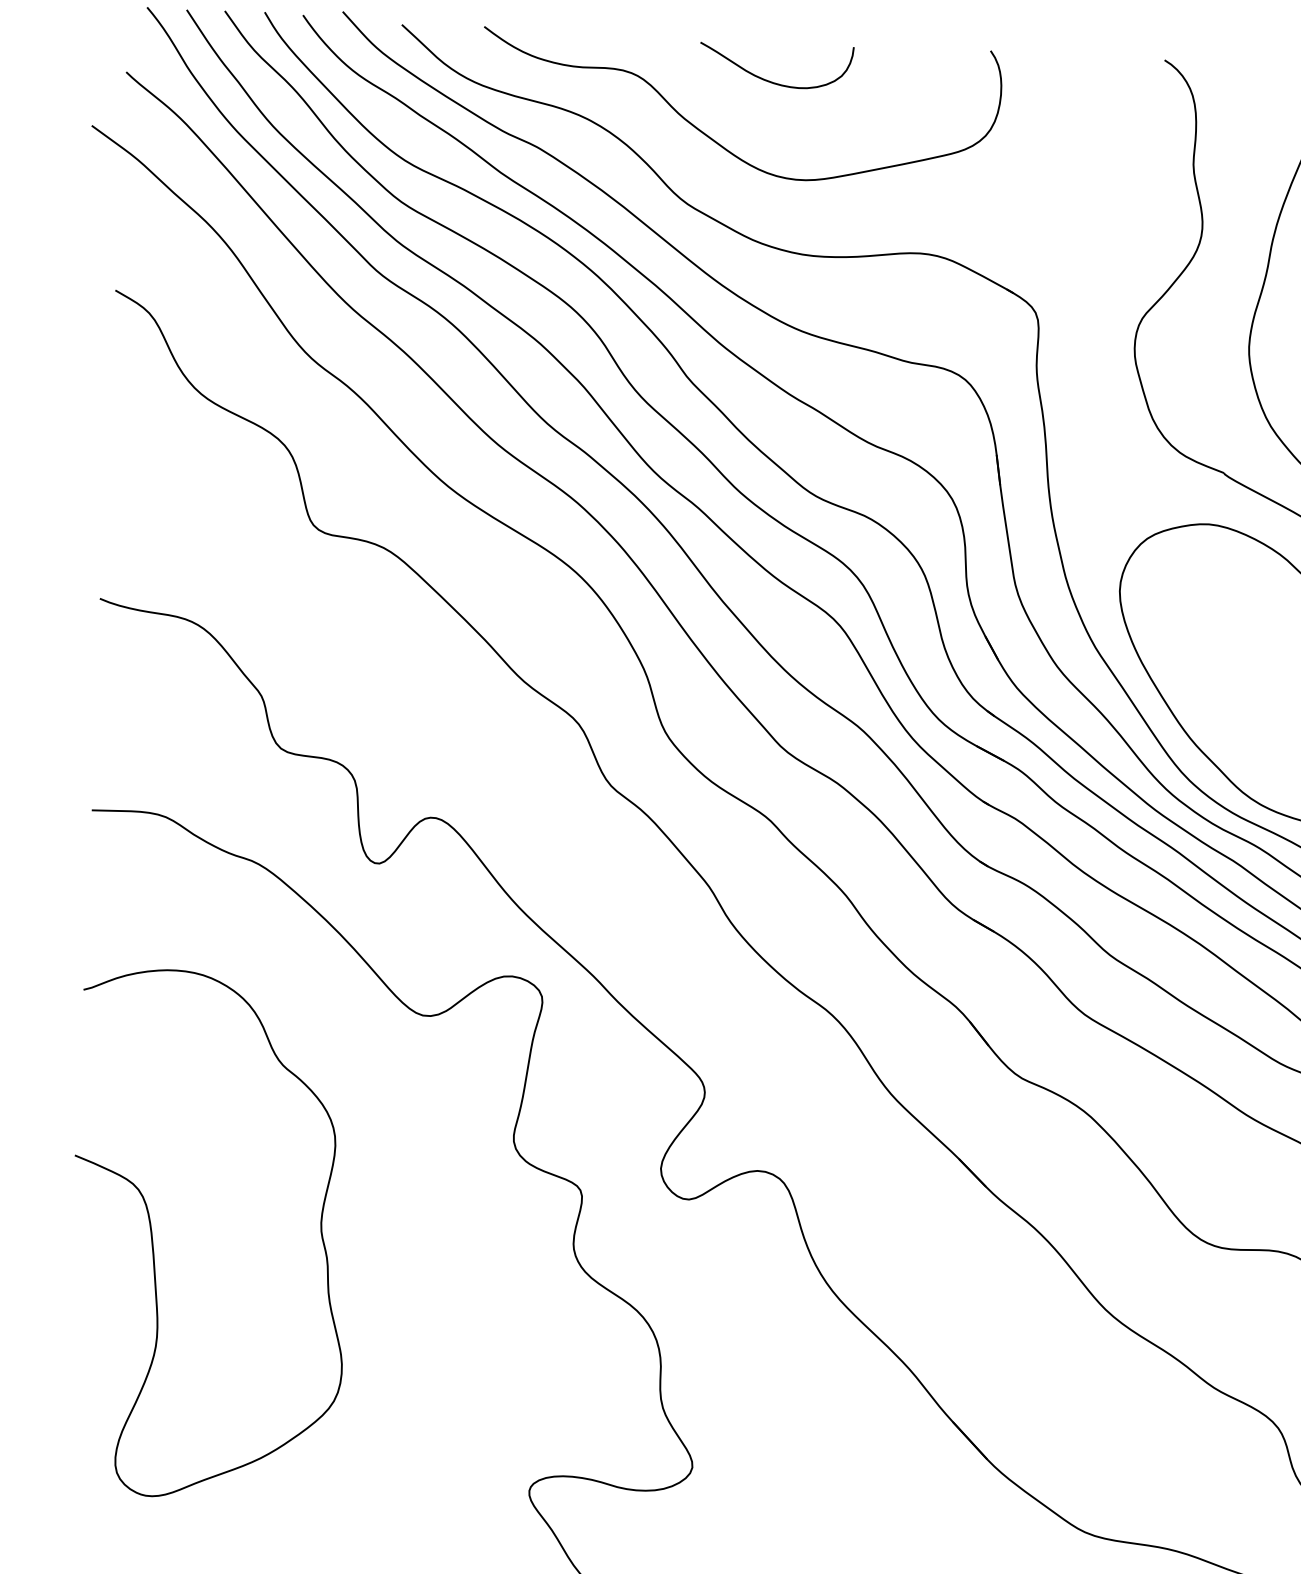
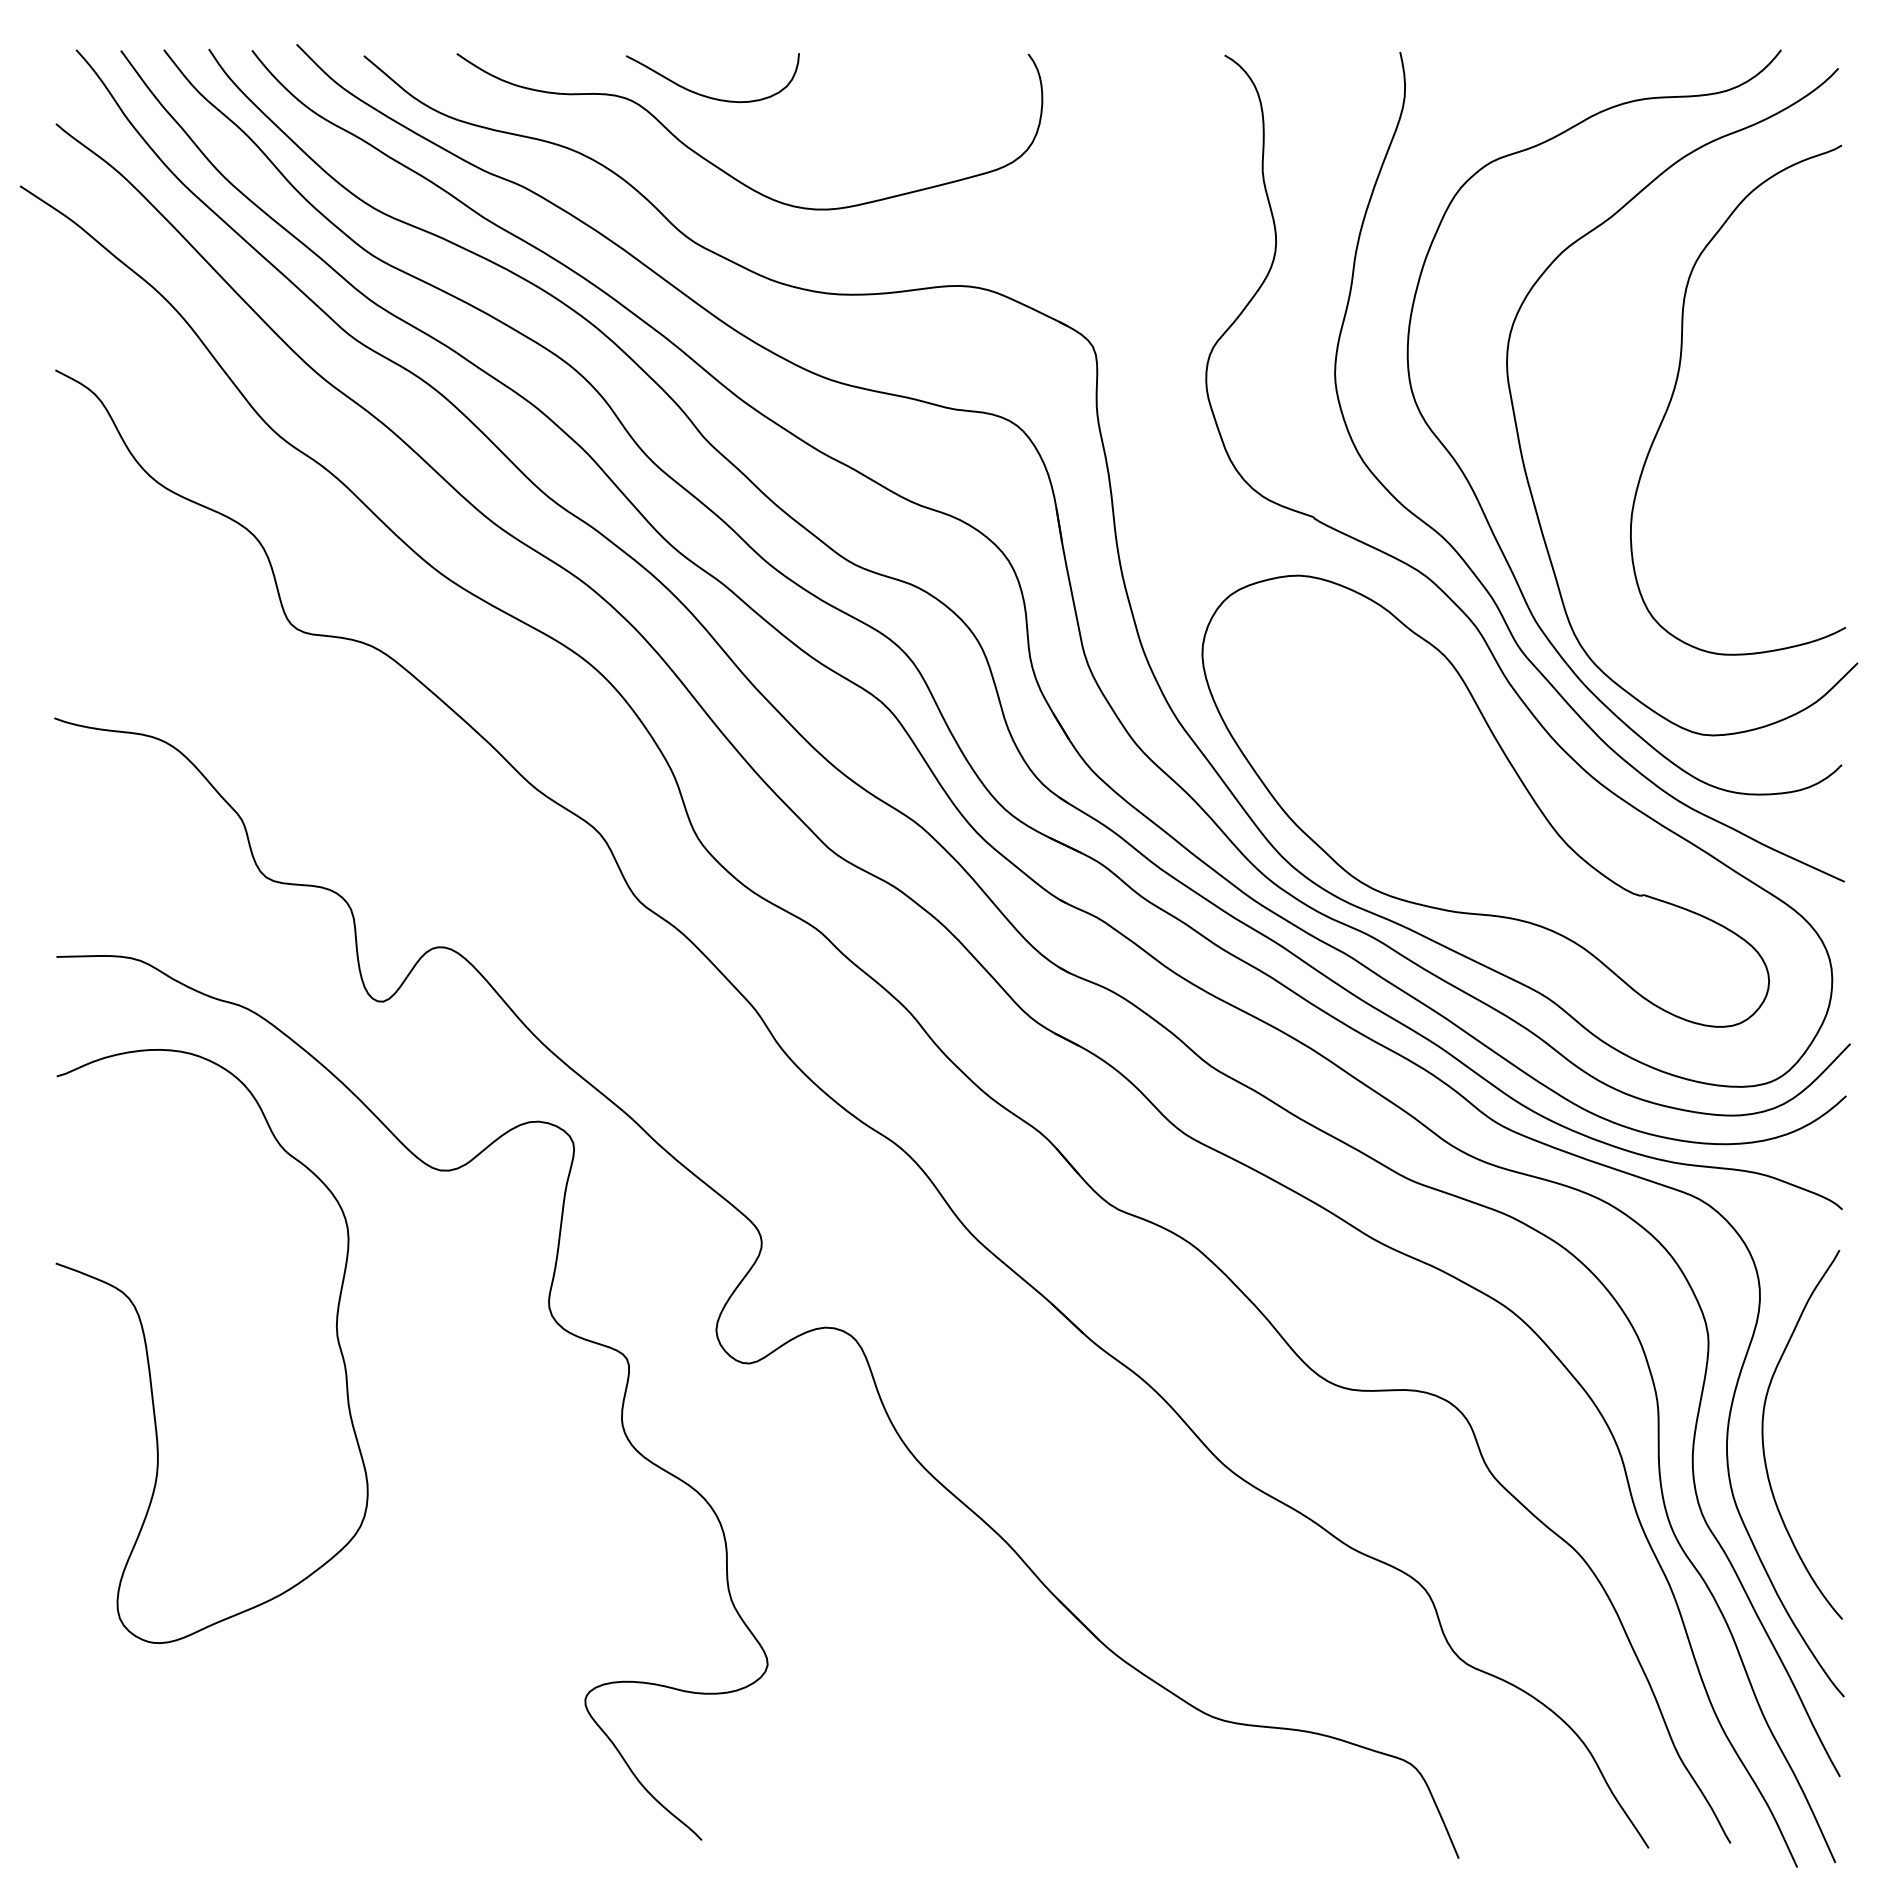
curve: (770, 80) -> (706, 95), moved
curve: (153, 1239) -> (148, 1354), moved

